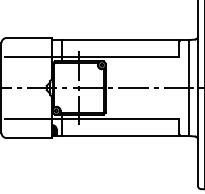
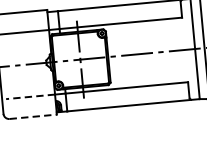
line: (28, 118) -> (30, 96), solid -> dashed
line: (29, 138) -> (33, 117), solid -> dashed

